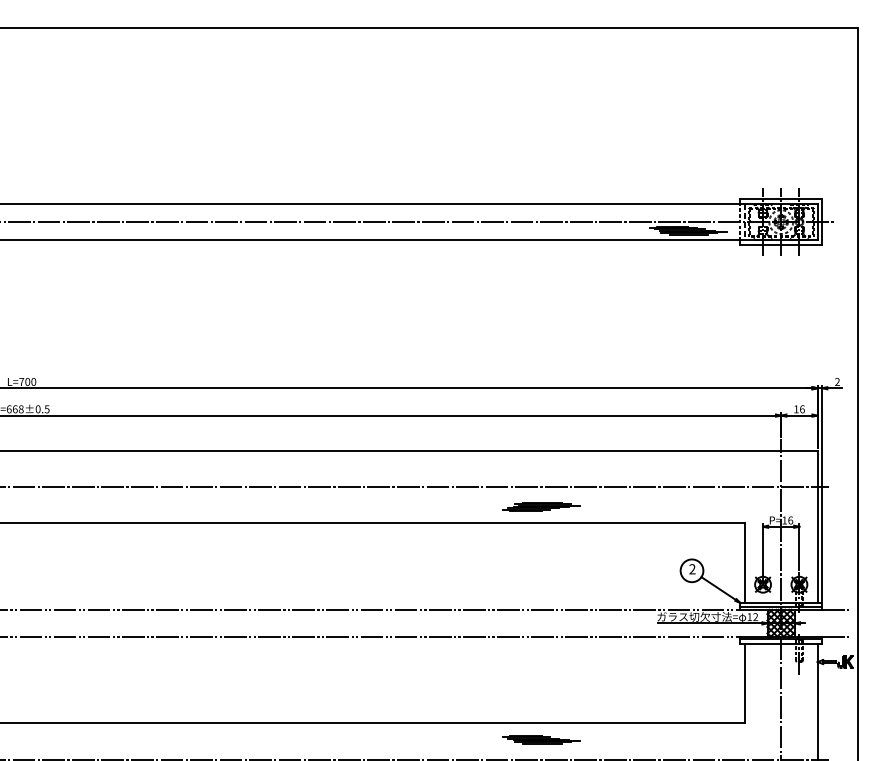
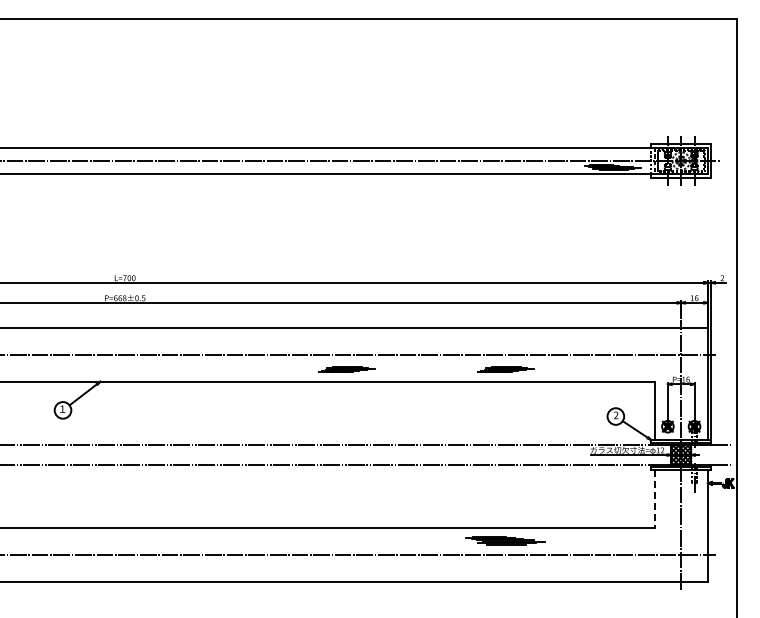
part: (324, 506) -> (346, 369), added
line: (744, 684) -> (654, 499), solid -> dashed
part: (541, 740) -> (505, 540), size x1.4

